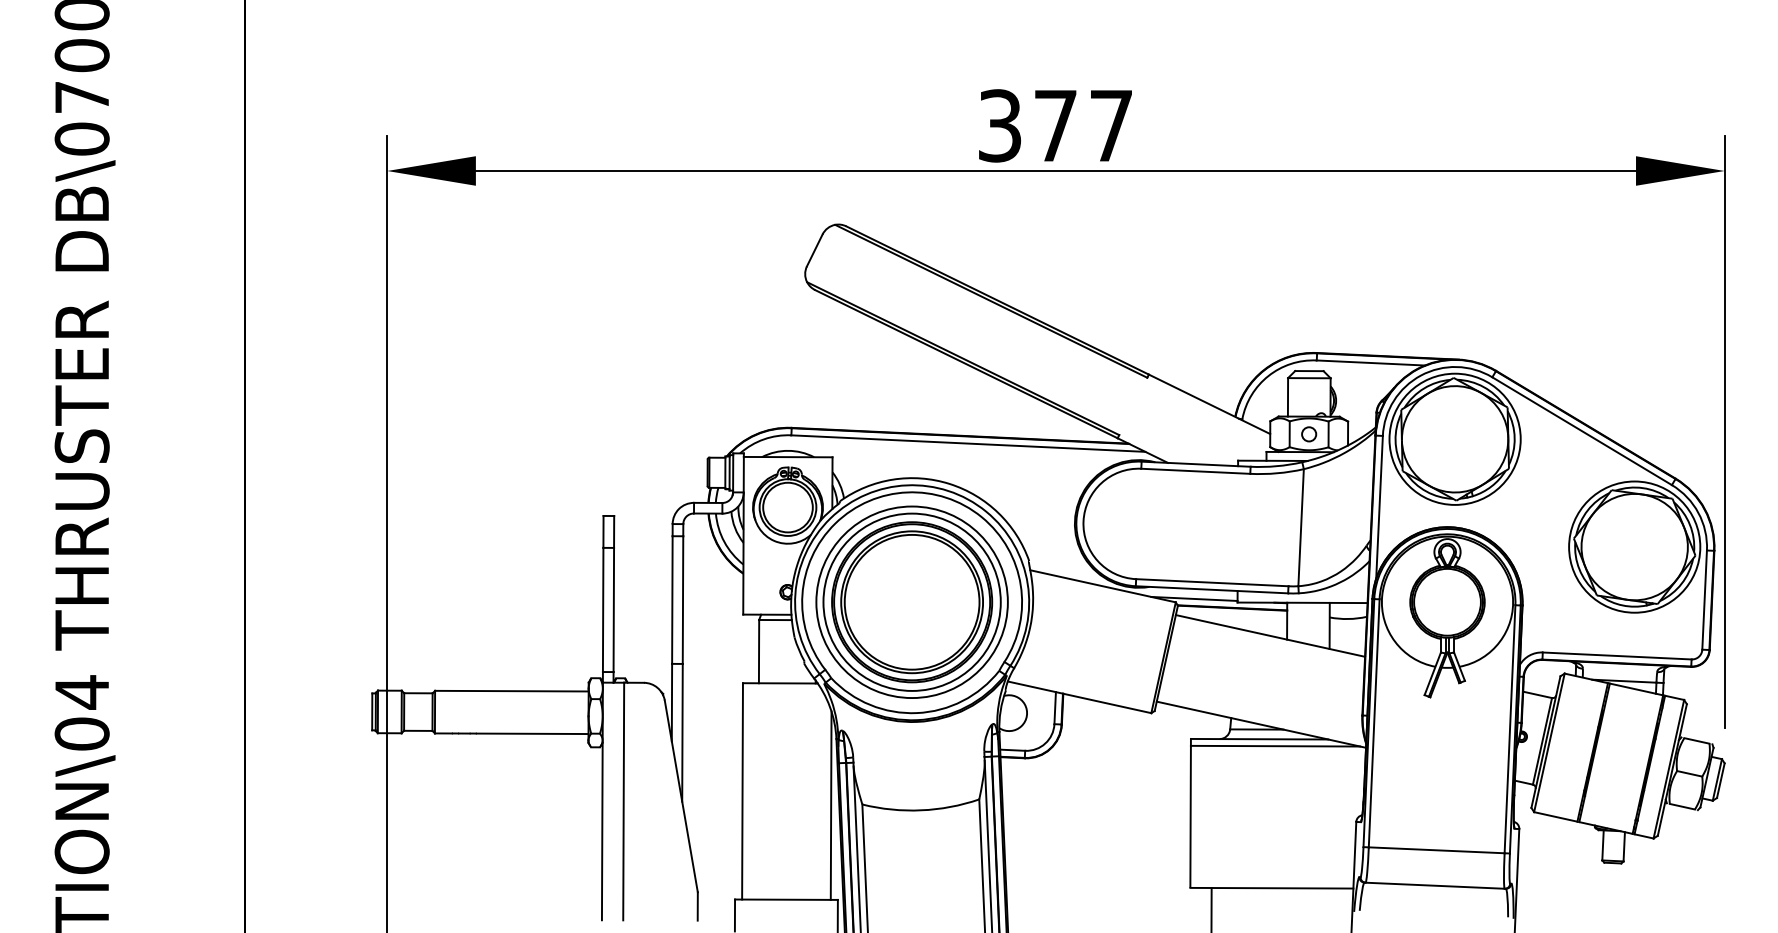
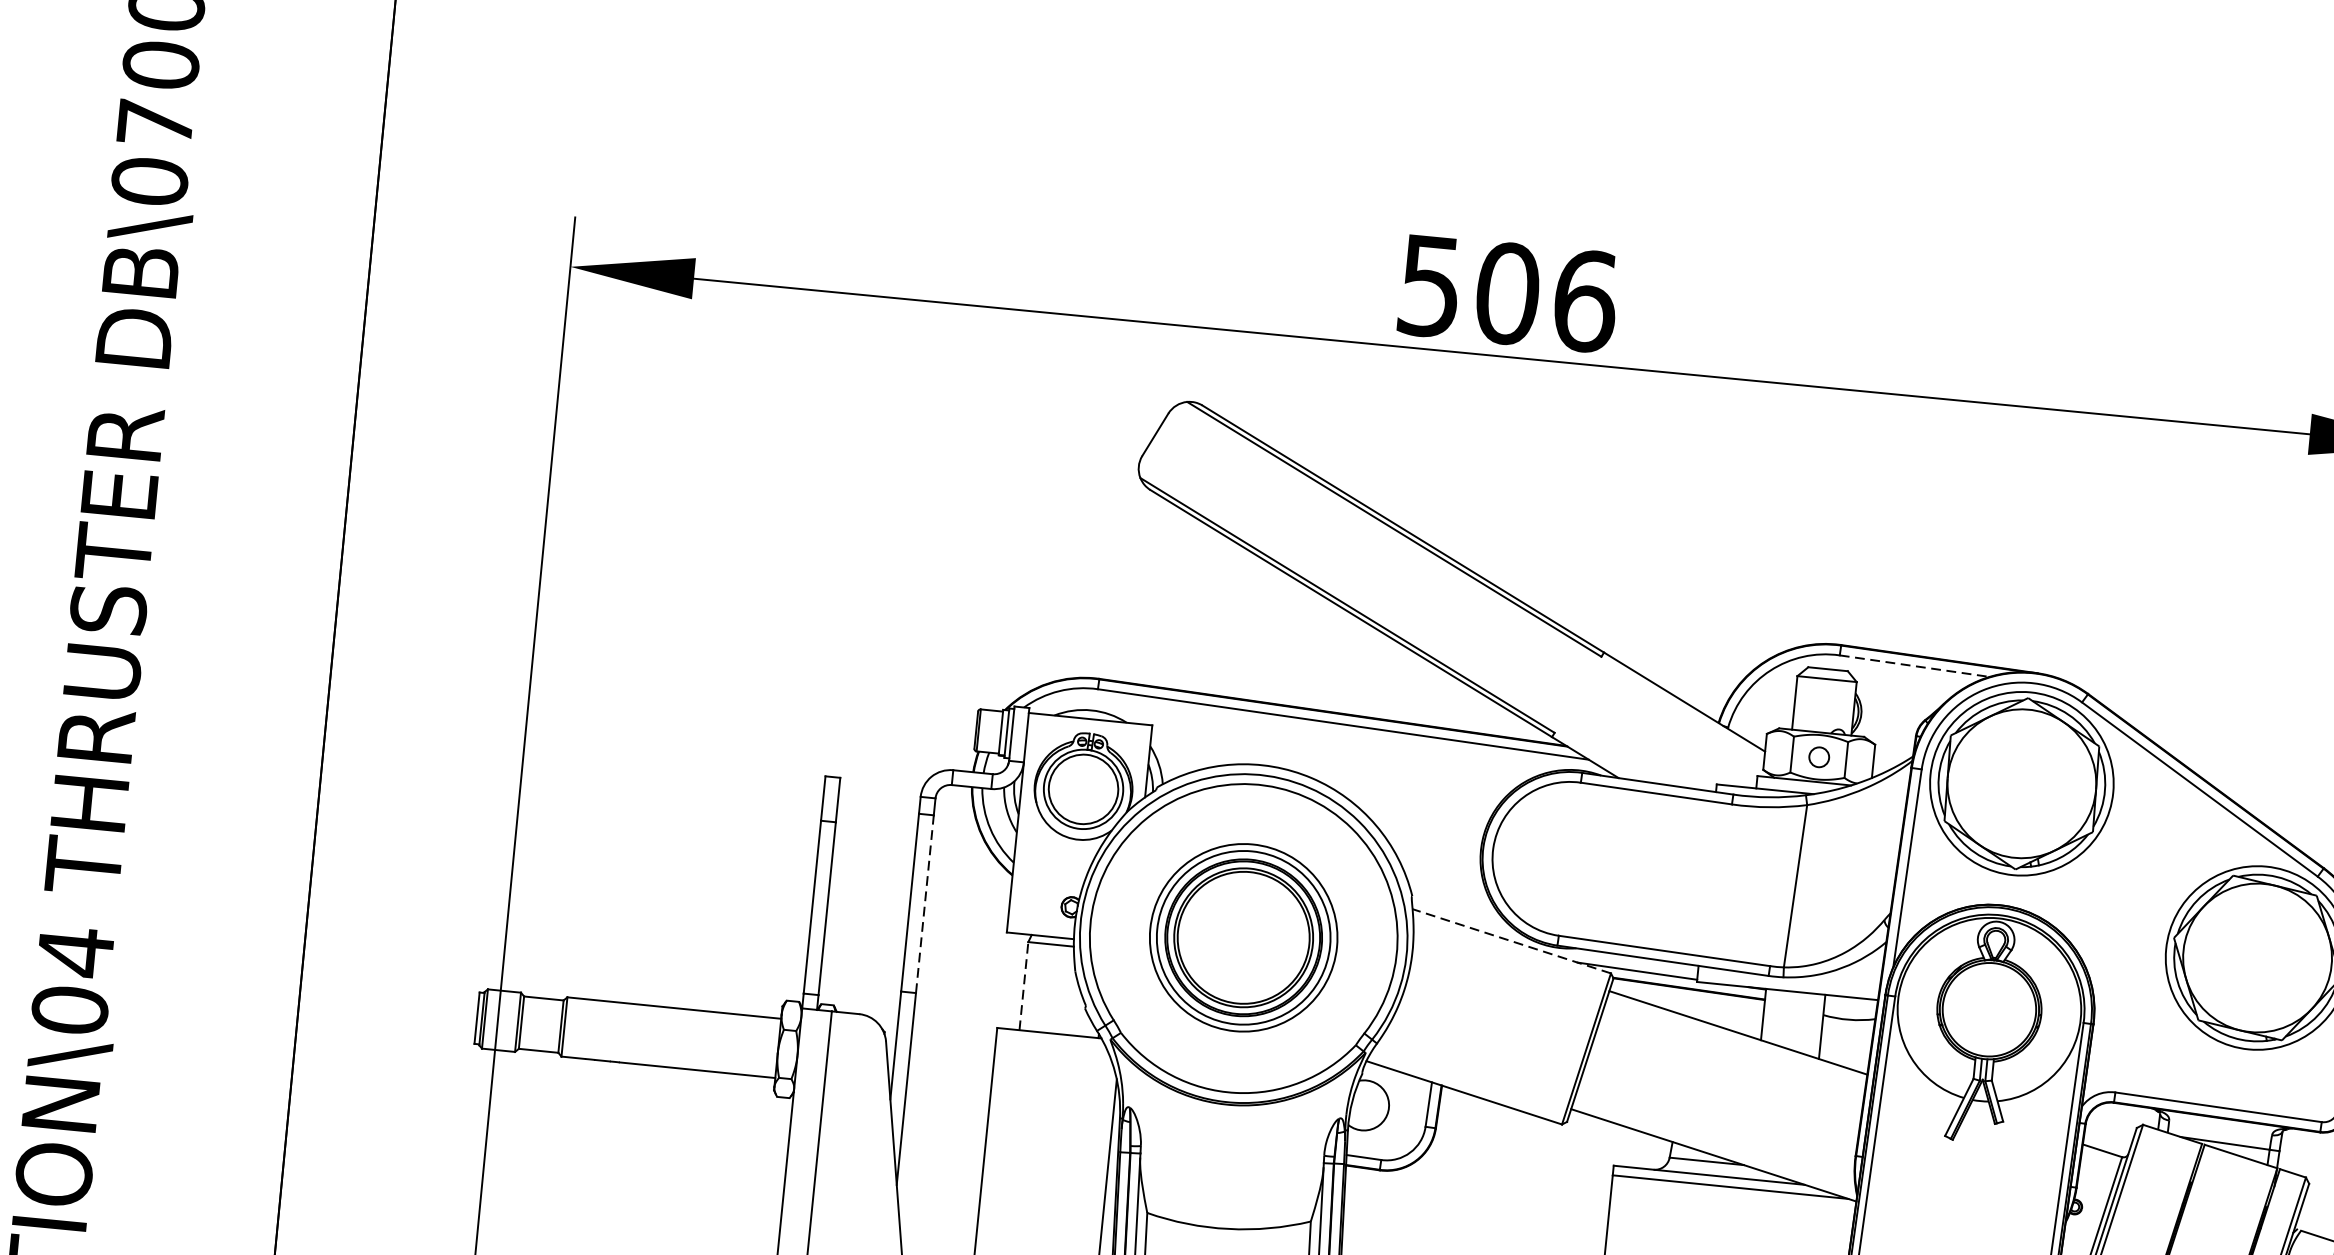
text: (1056, 125) -> (1508, 293), 377 -> 506
line: (1371, 363) -> (1915, 666), solid -> dashed
line: (1103, 586) -> (1512, 941), solid -> dashed
line: (683, 600) -> (925, 904), solid -> dashed
part: (911, 601) -> (1242, 936), size x0.7
line: (759, 651) -> (1024, 986), solid -> dashed

